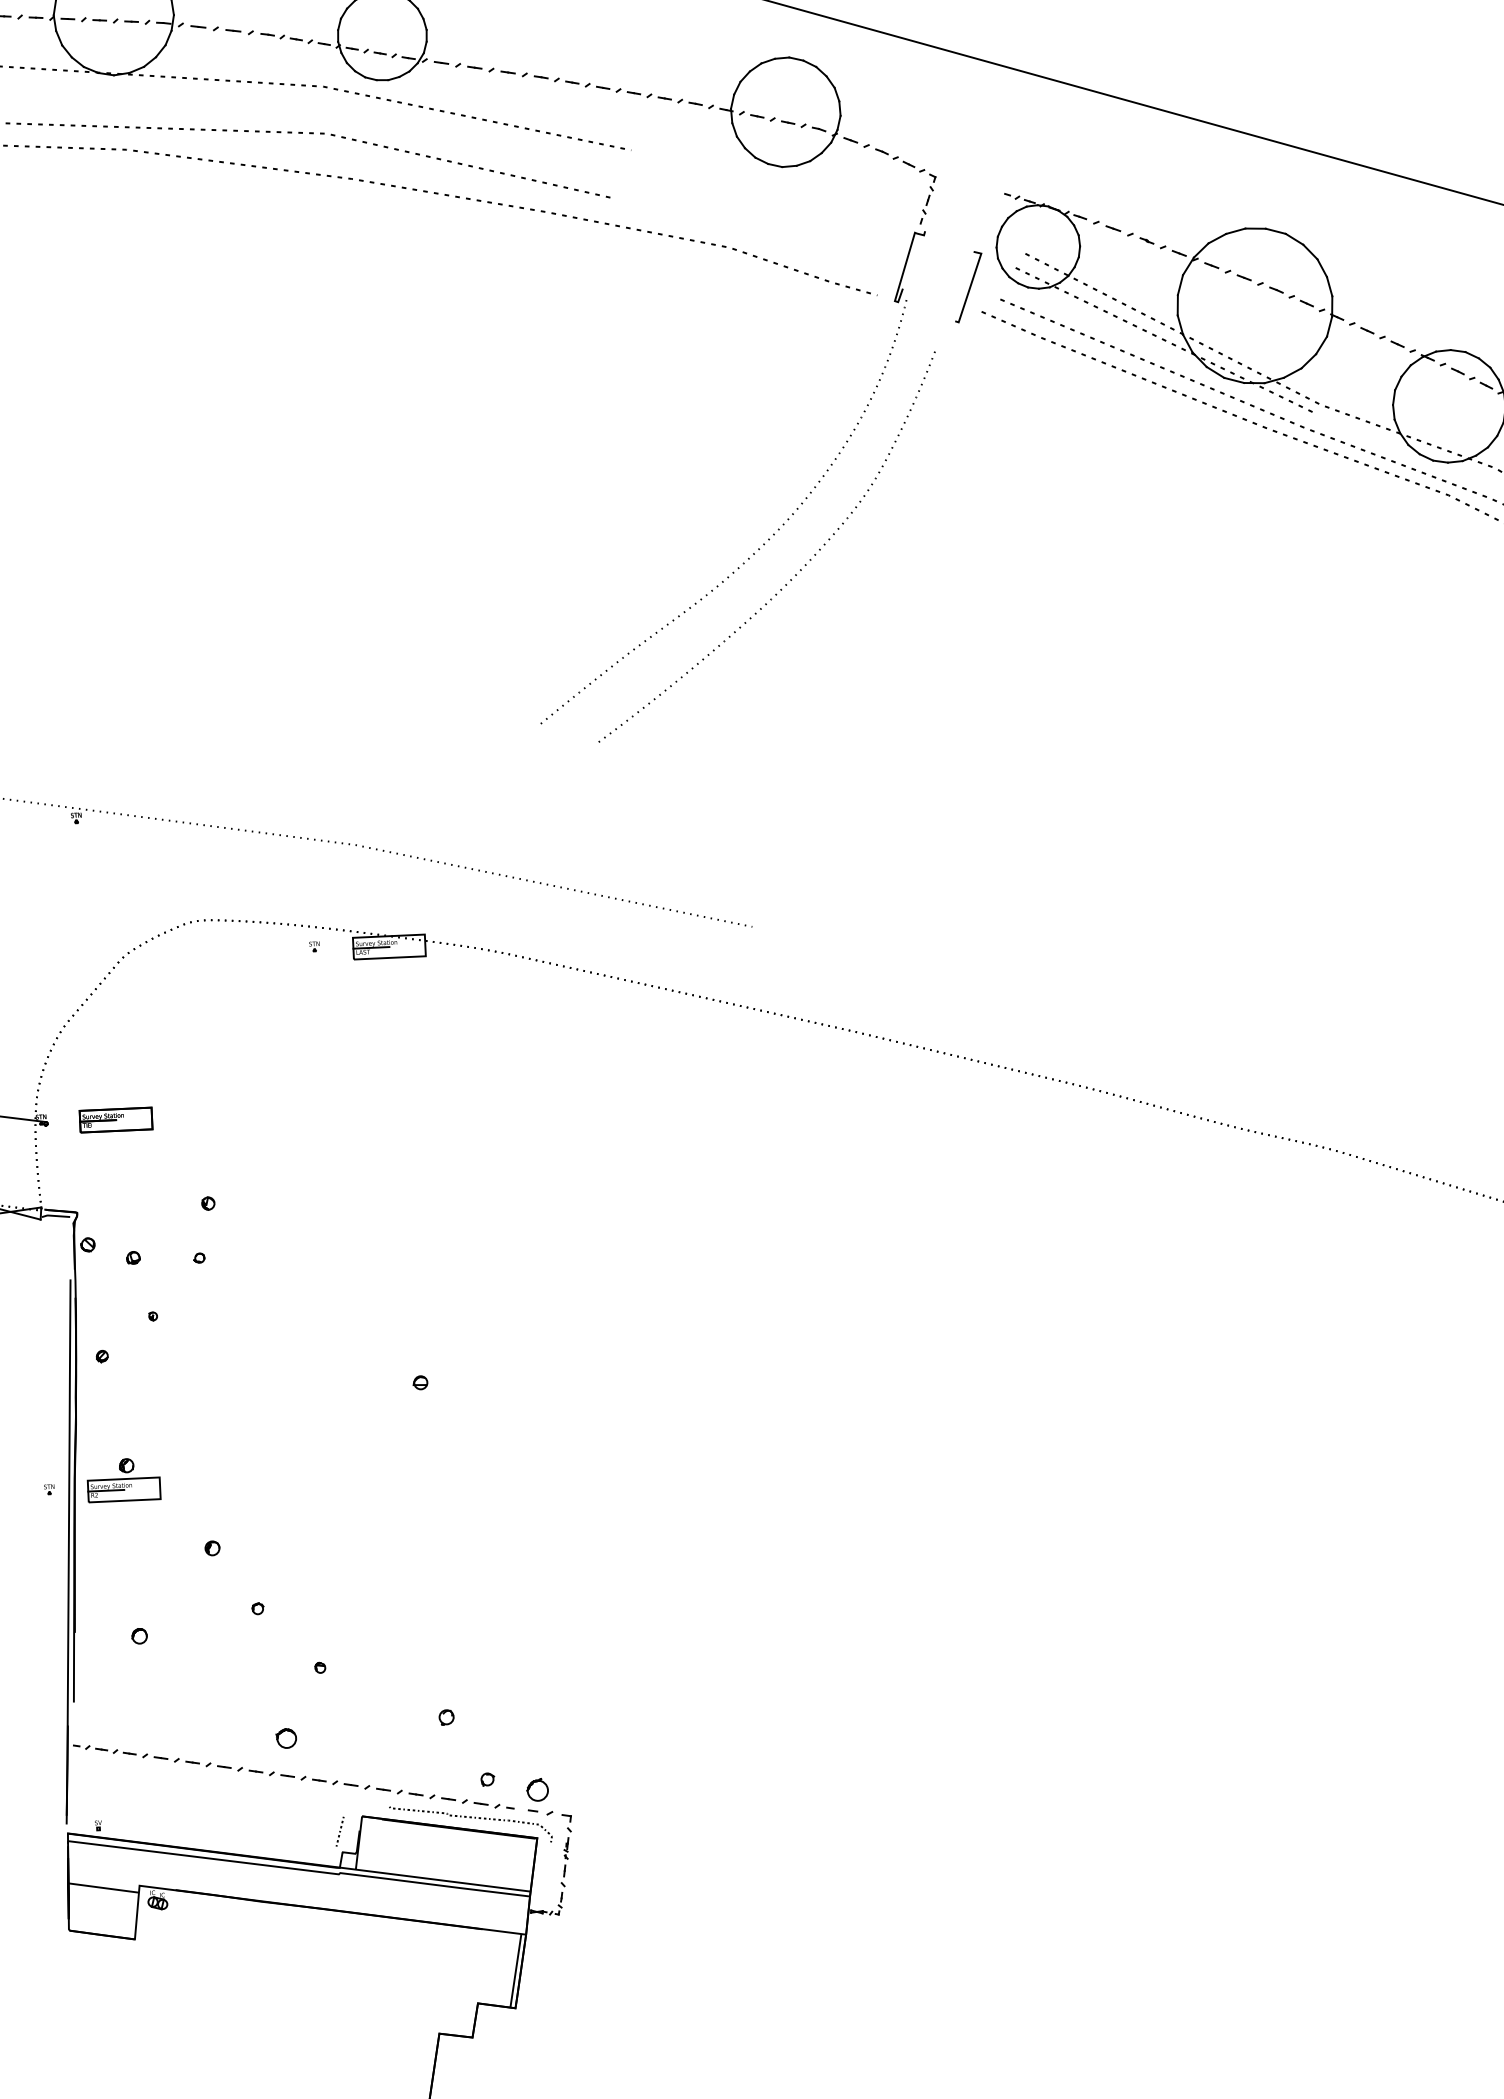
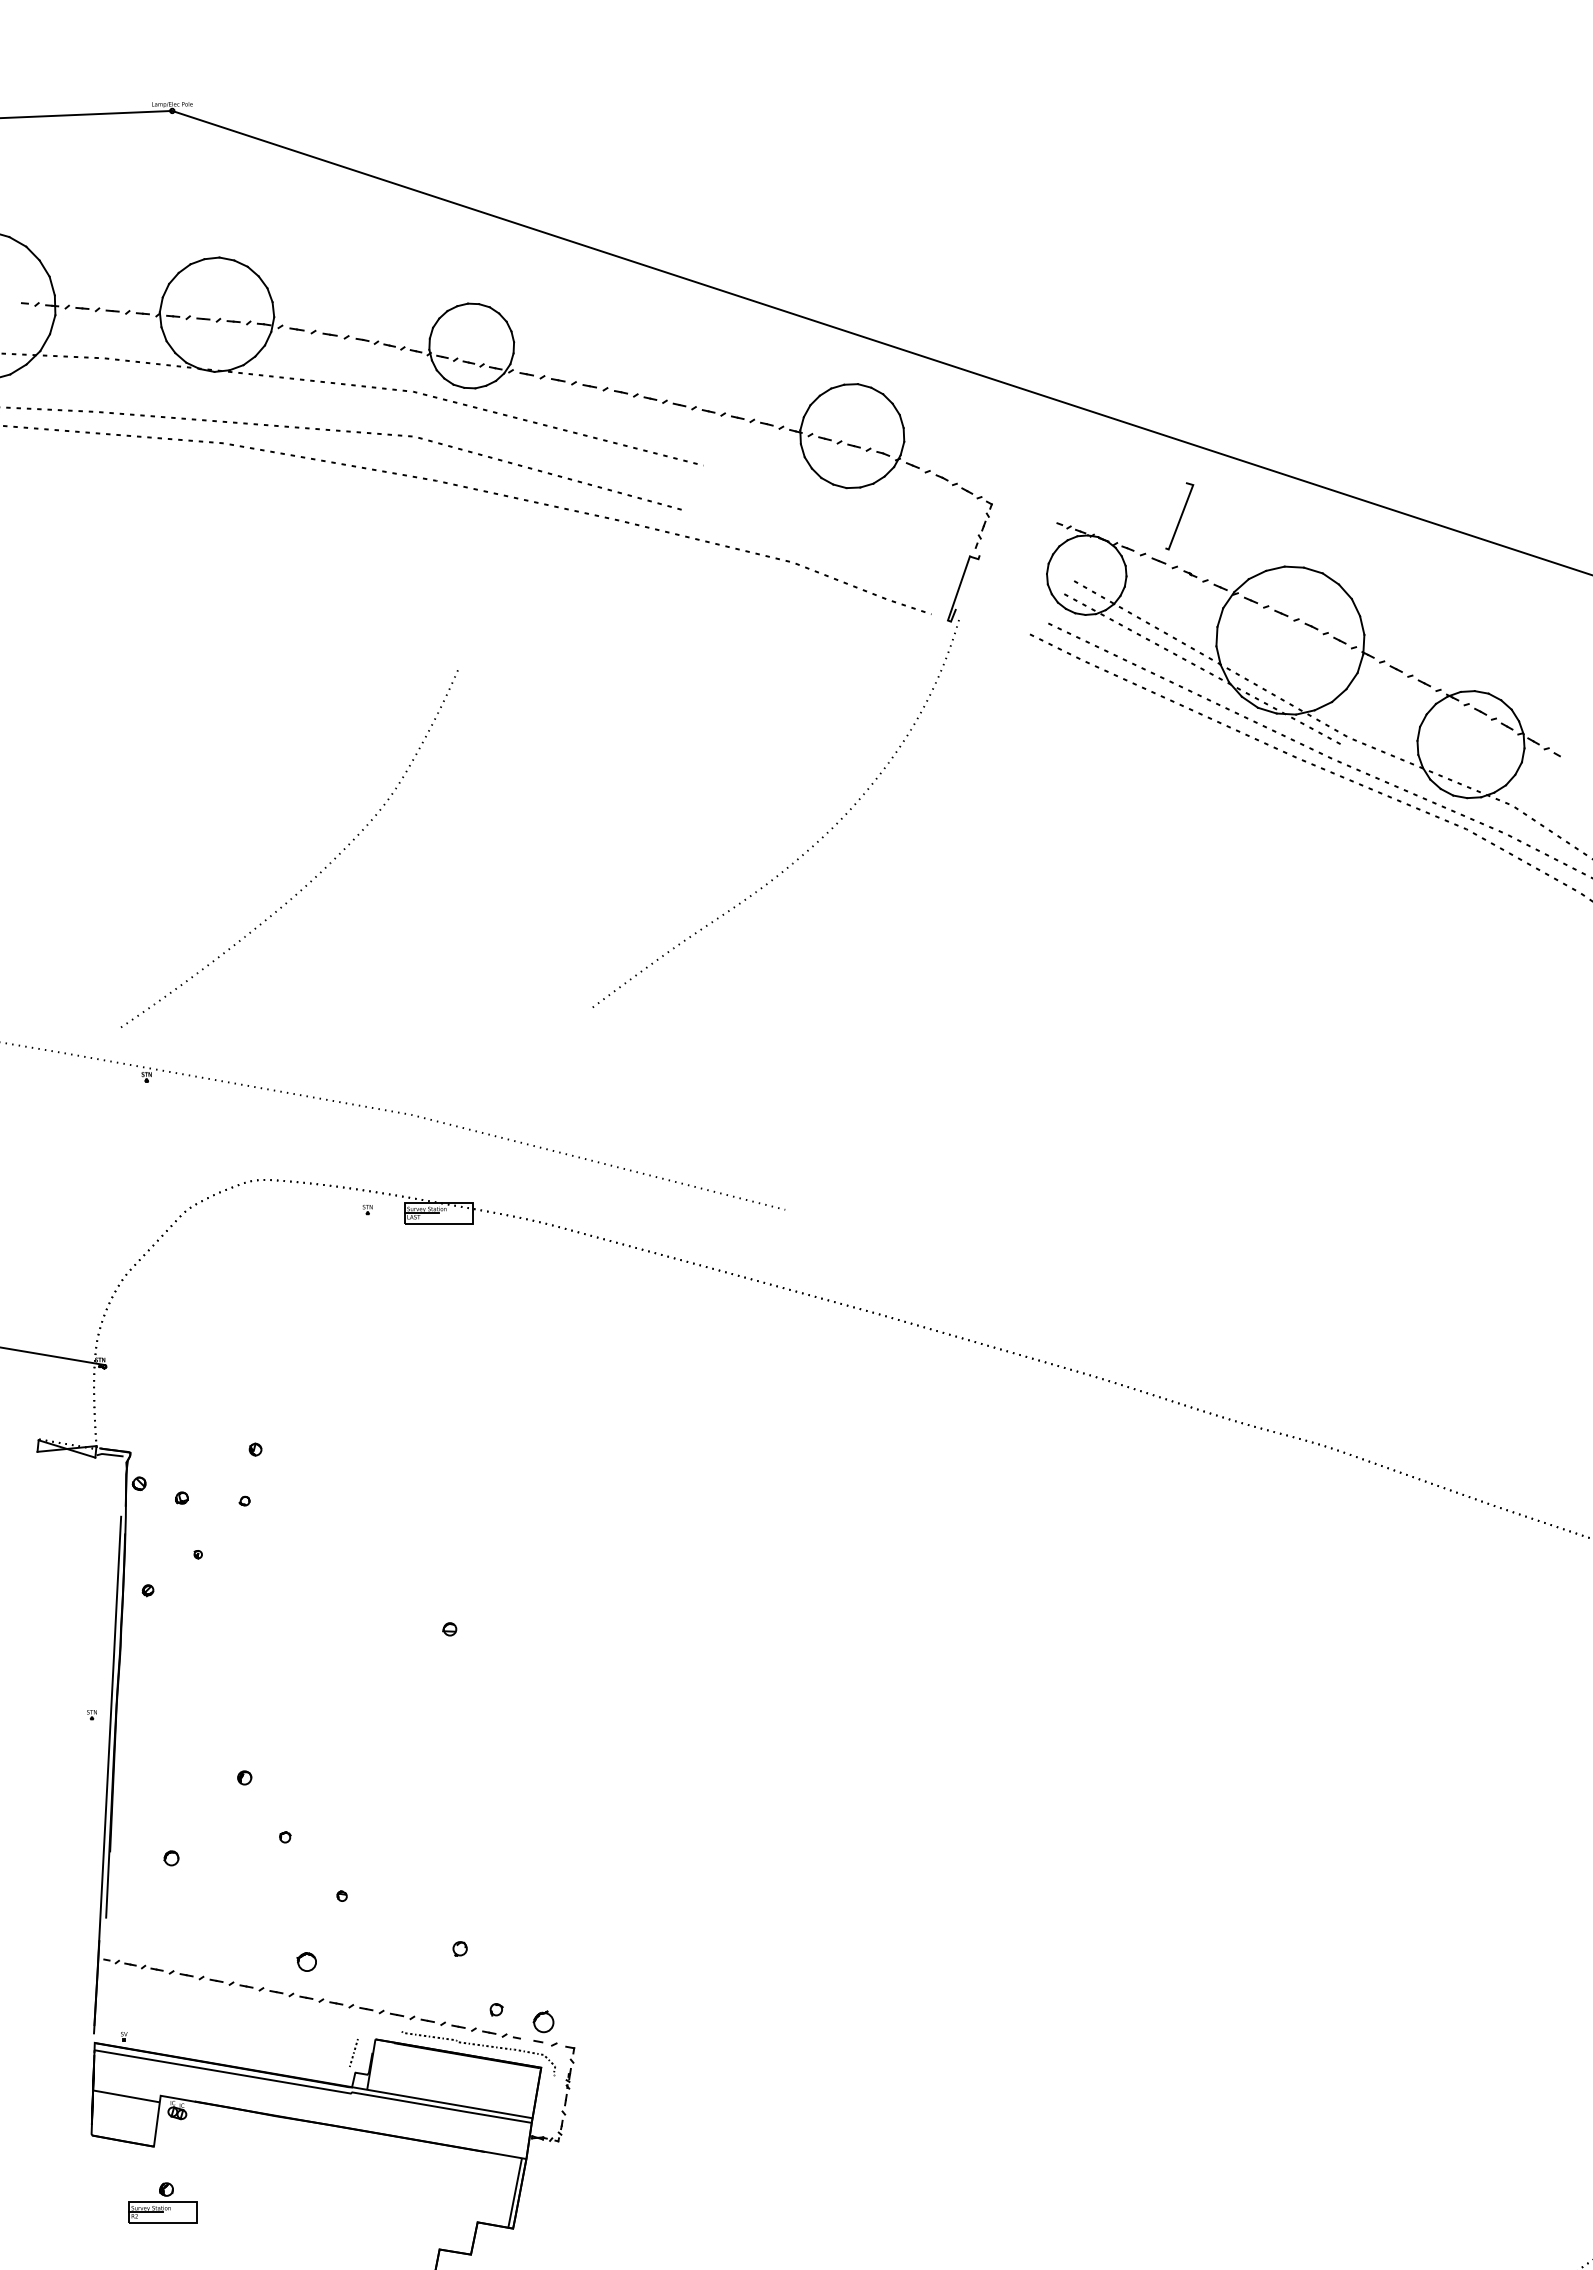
line: (969, 287) -> (1180, 516), moved
curve: (795, 574) -> (315, 876), moved
part: (116, 1120) -> (171, 1366), removed
part: (123, 1479) -> (162, 2202), moved

